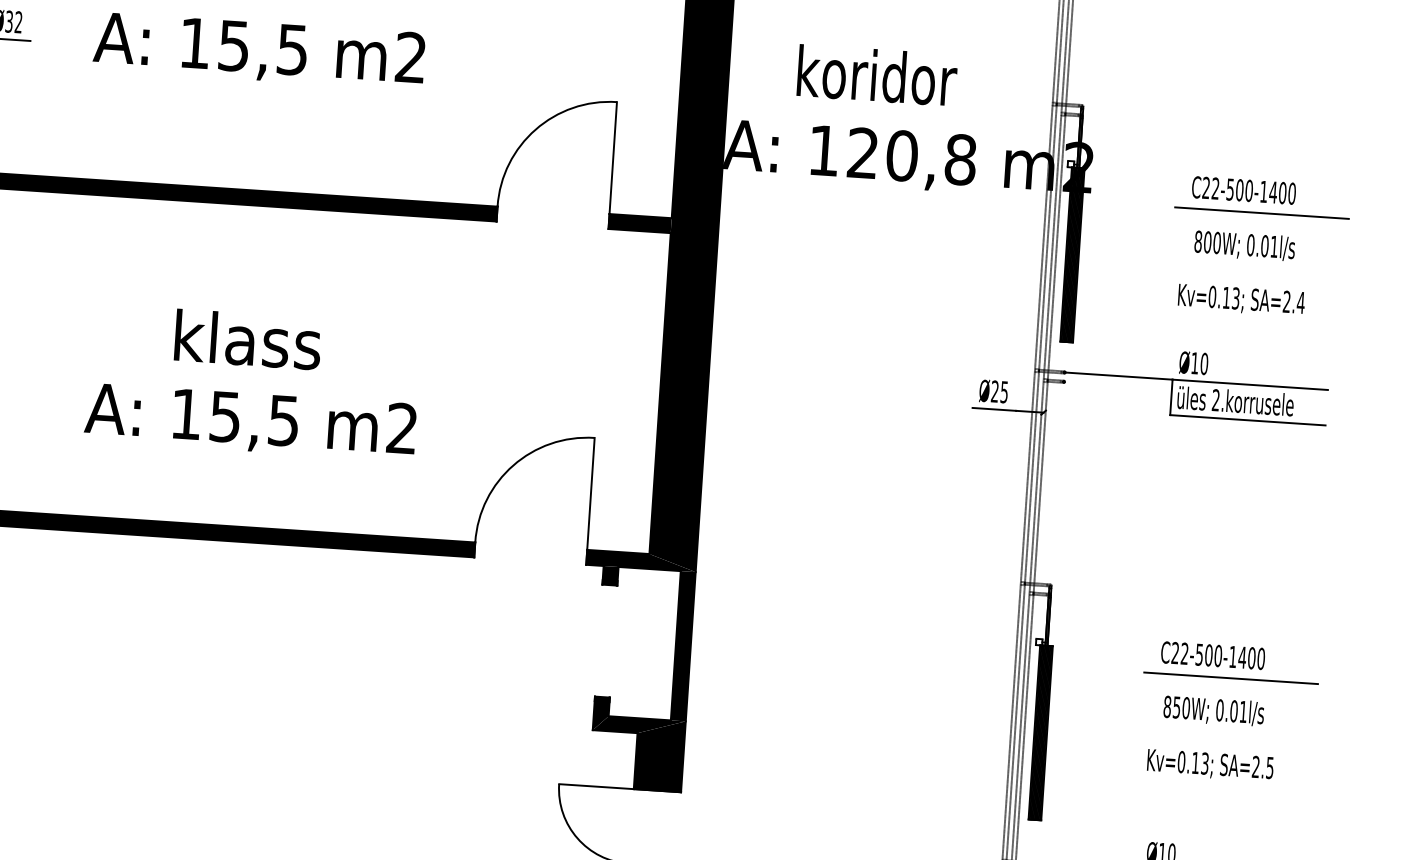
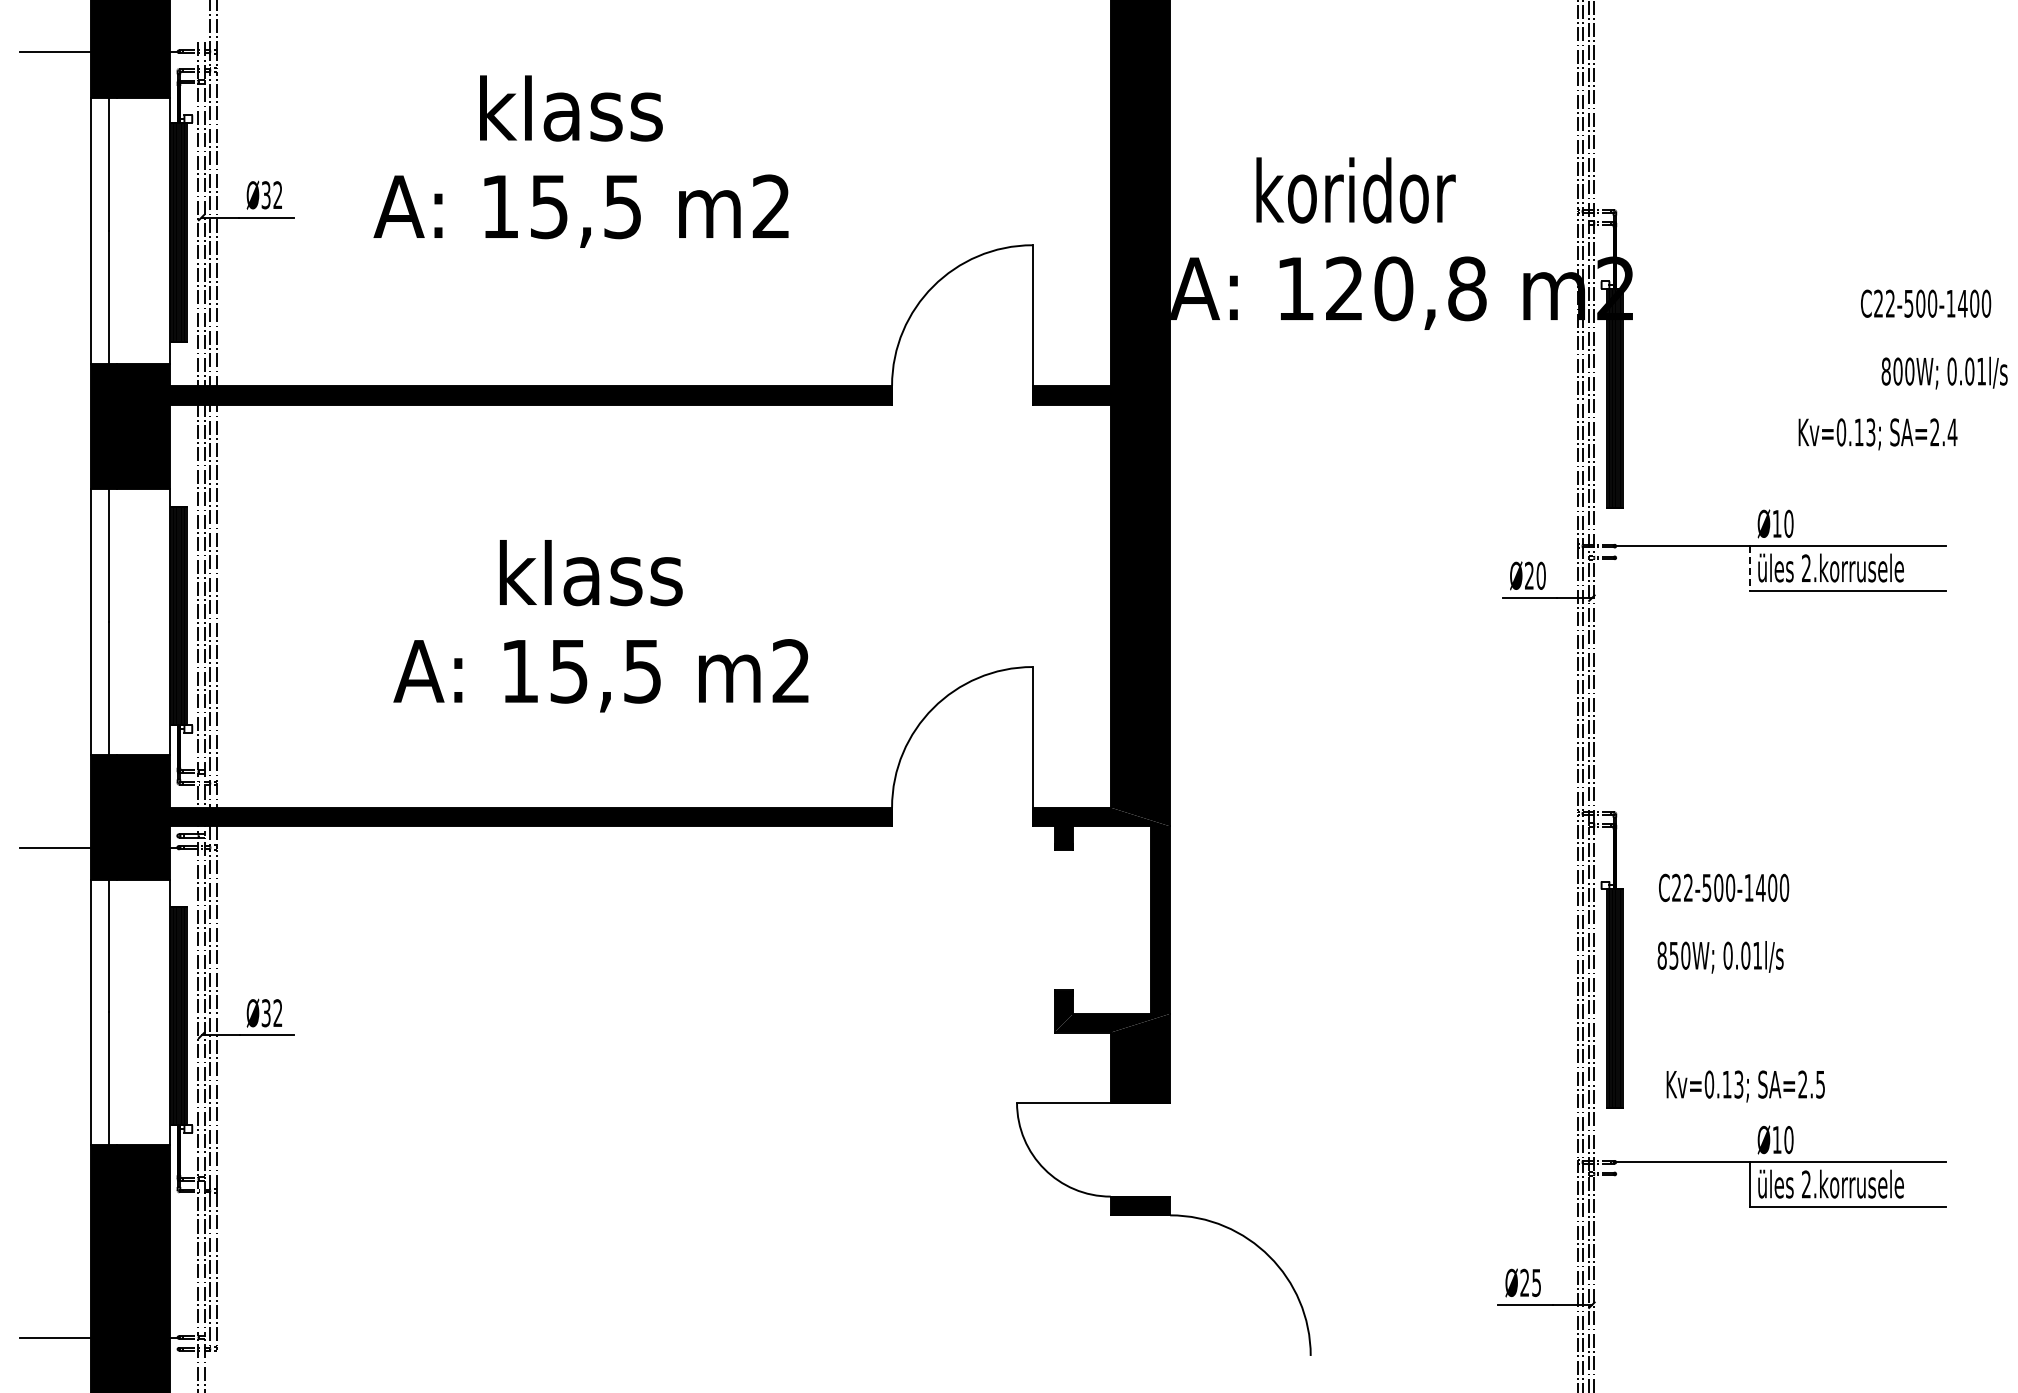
text: (1244, 190) -> (1926, 303), moved
line: (1262, 213) -> (1848, 330), removed
text: (1244, 245) -> (1944, 372), moved
text: (1241, 300) -> (1877, 434), moved
text: (1003, 391) -> (1540, 575), Ø25 -> Ø20
line: (1171, 397) -> (1750, 568), solid -> dashed
text: (1213, 655) -> (1724, 887), moved
line: (1231, 678) -> (1848, 914), removed
text: (1213, 711) -> (1720, 957), moved
text: (1210, 765) -> (1745, 1086), moved

